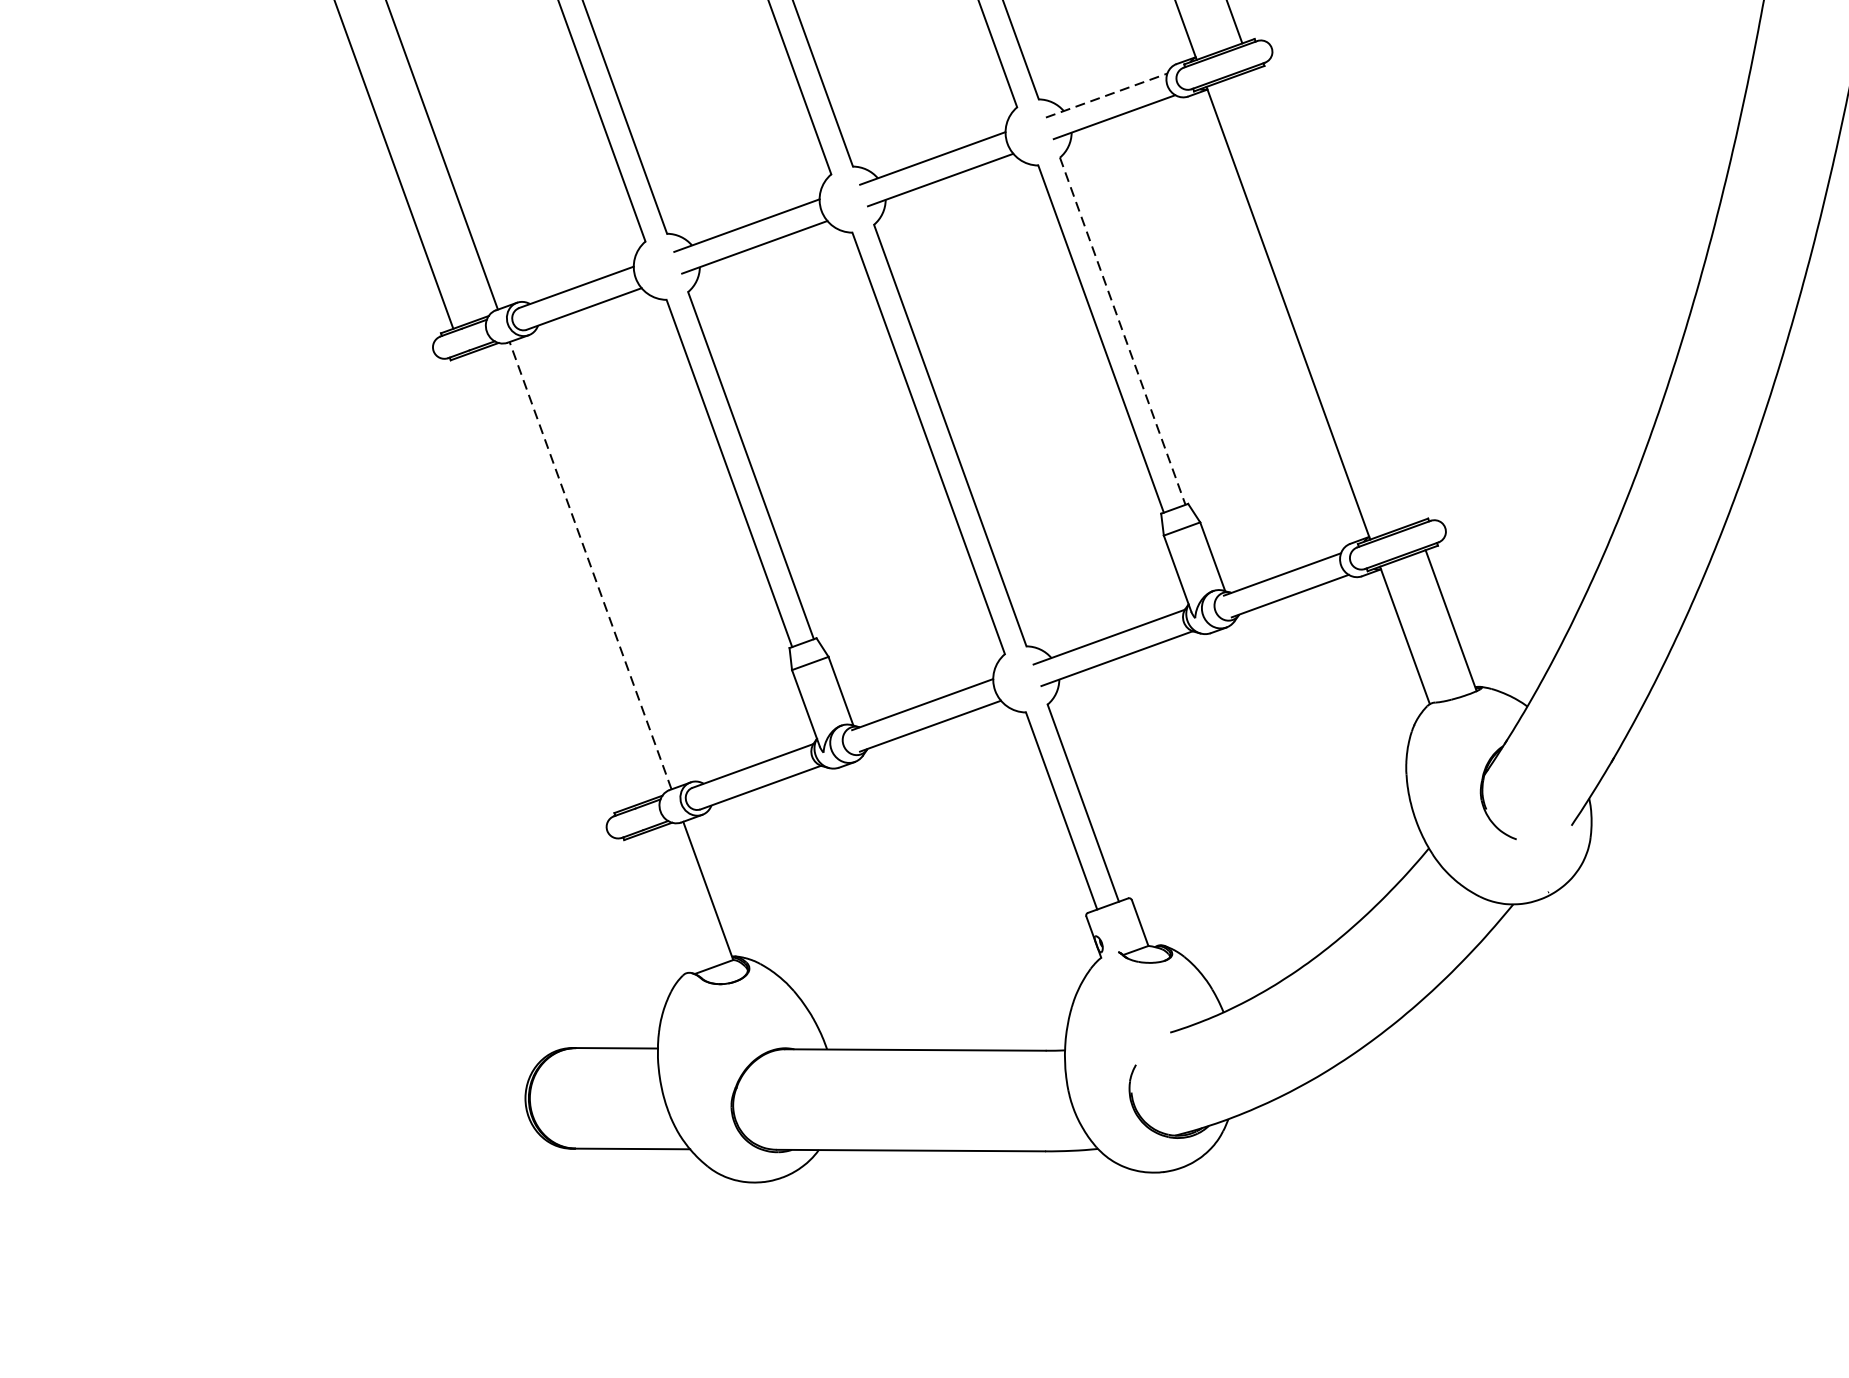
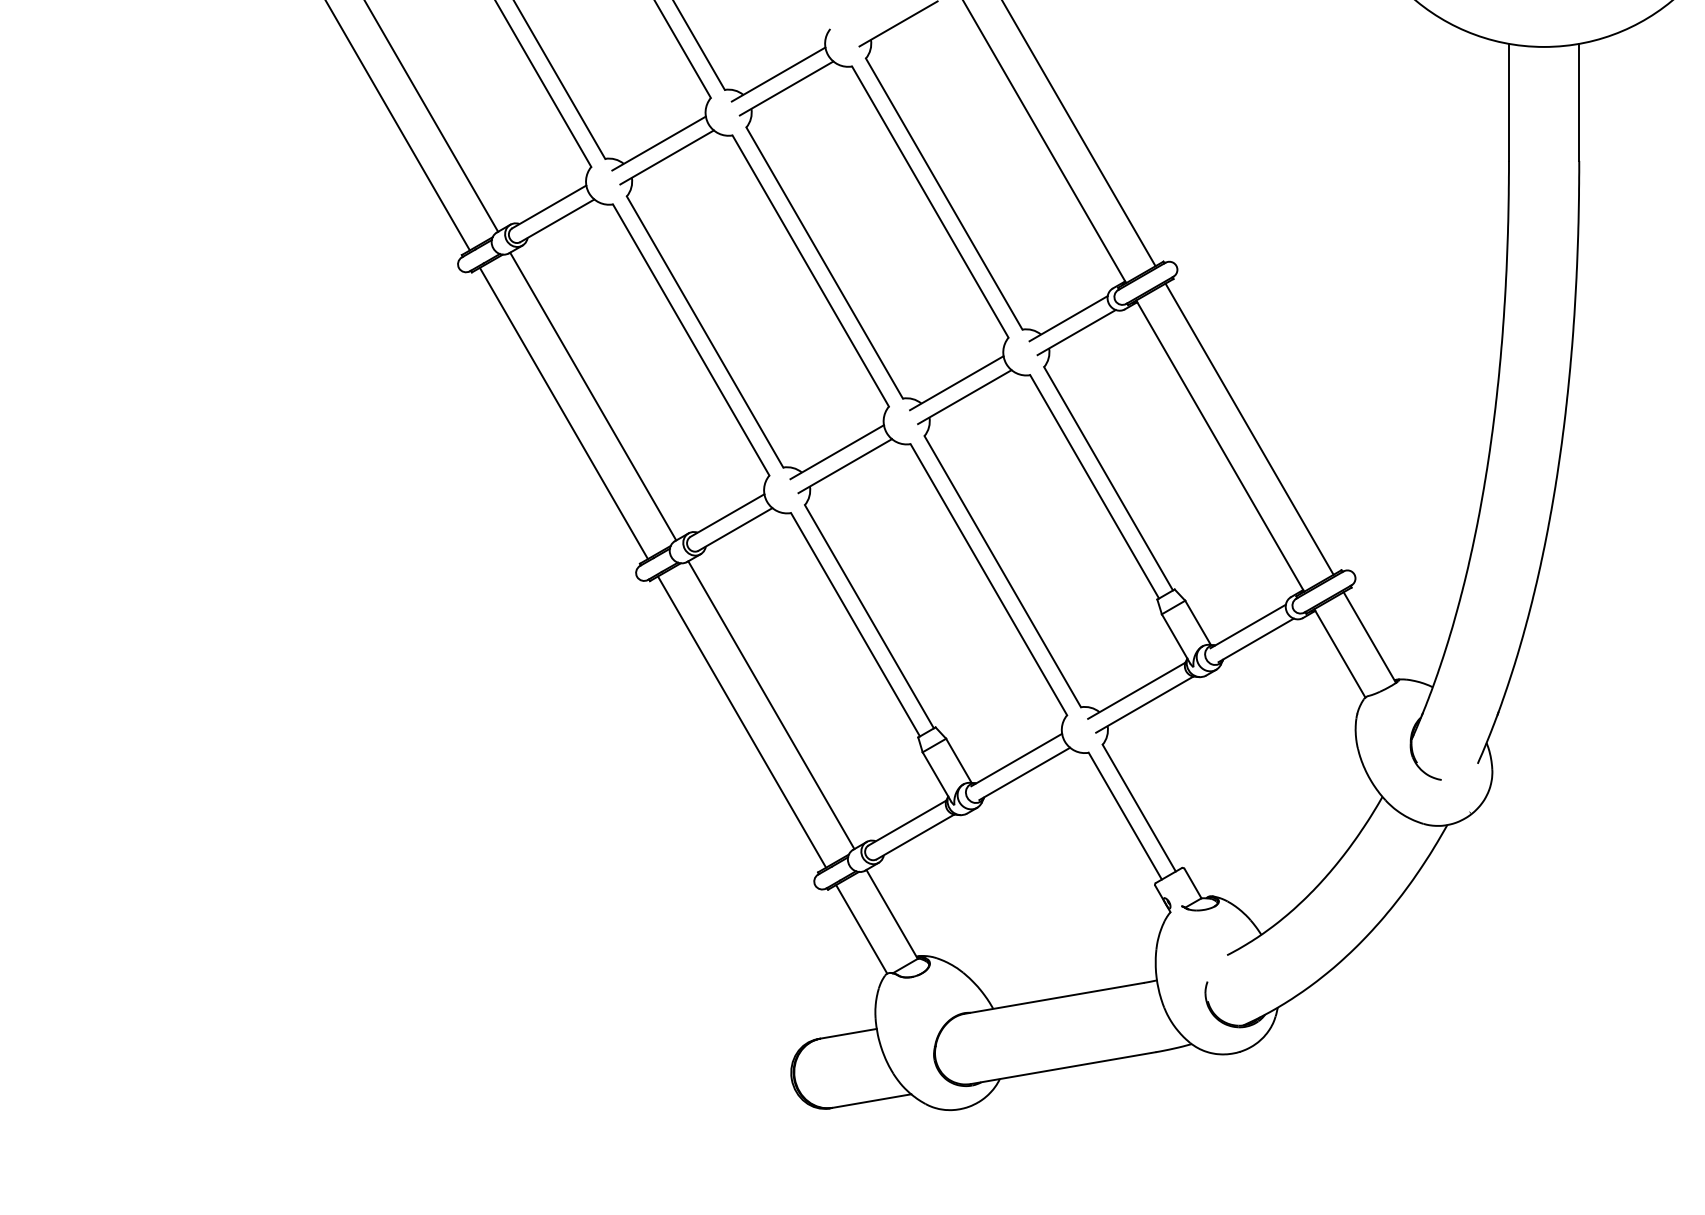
line: (1107, 95) -> (1069, 318), dashed -> solid
line: (1334, 295) -> (1249, 428), added
line: (1122, 330) -> (1108, 478), dashed -> solid
line: (590, 564) -> (771, 704), dashed -> solid
line: (544, 581) -> (741, 721), added
line: (661, 904) -> (861, 929), added

